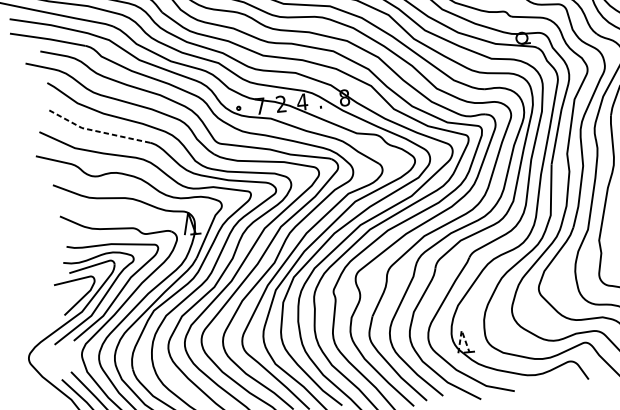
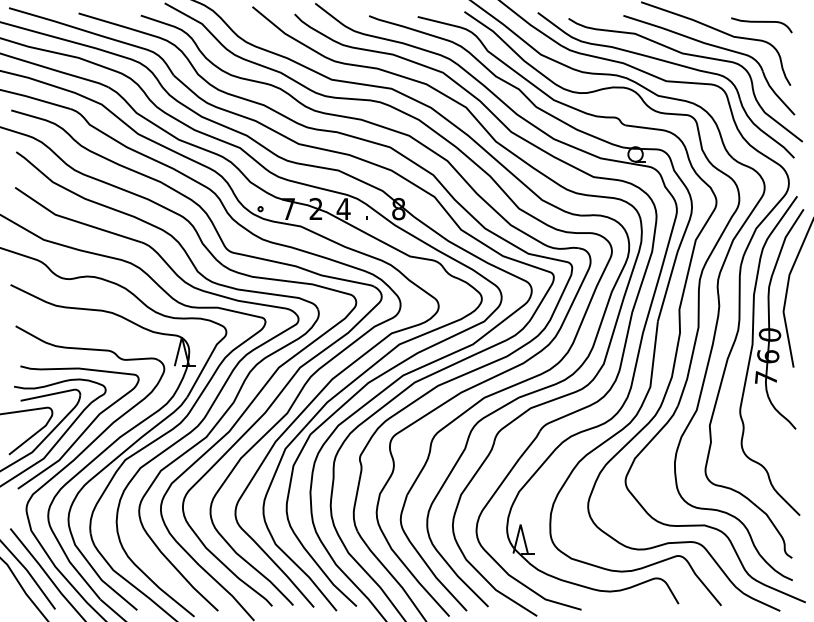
line: (97, 131) -> (75, 221), dashed -> solid
line: (461, 330) -> (520, 524), dashed -> solid

